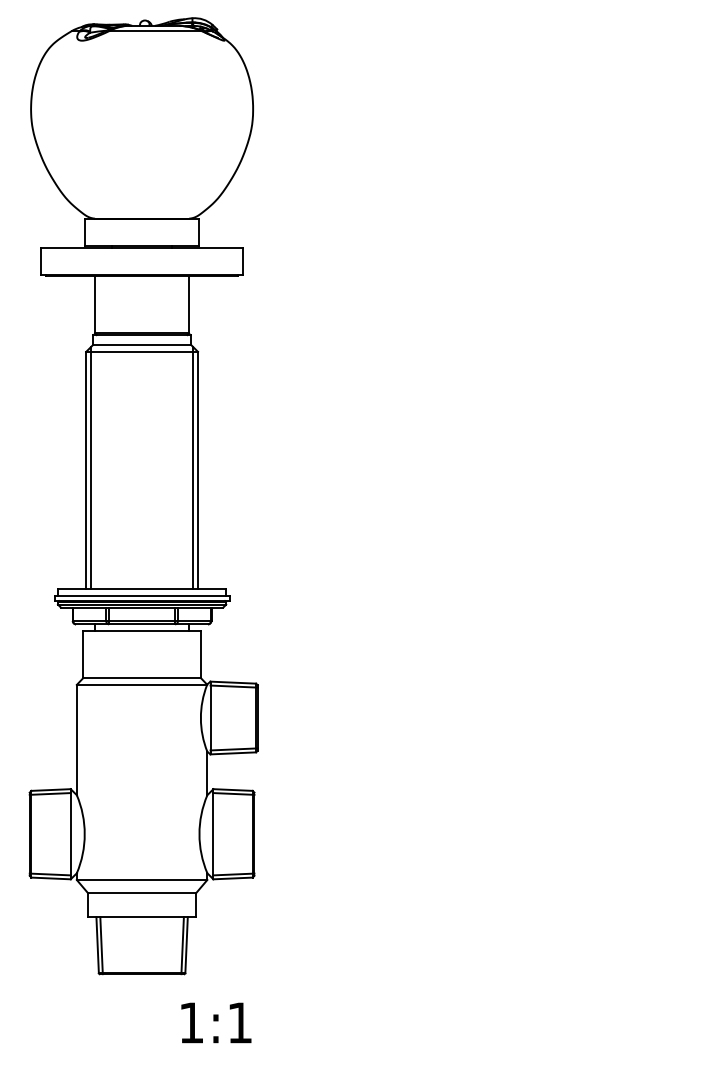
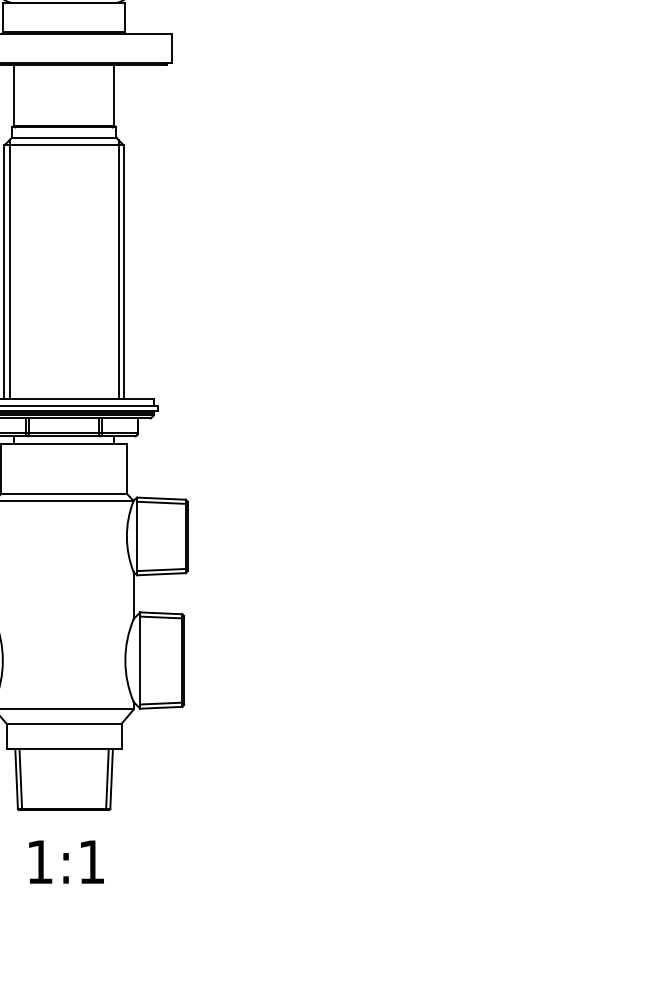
text: (216, 1022) -> (66, 861), moved

